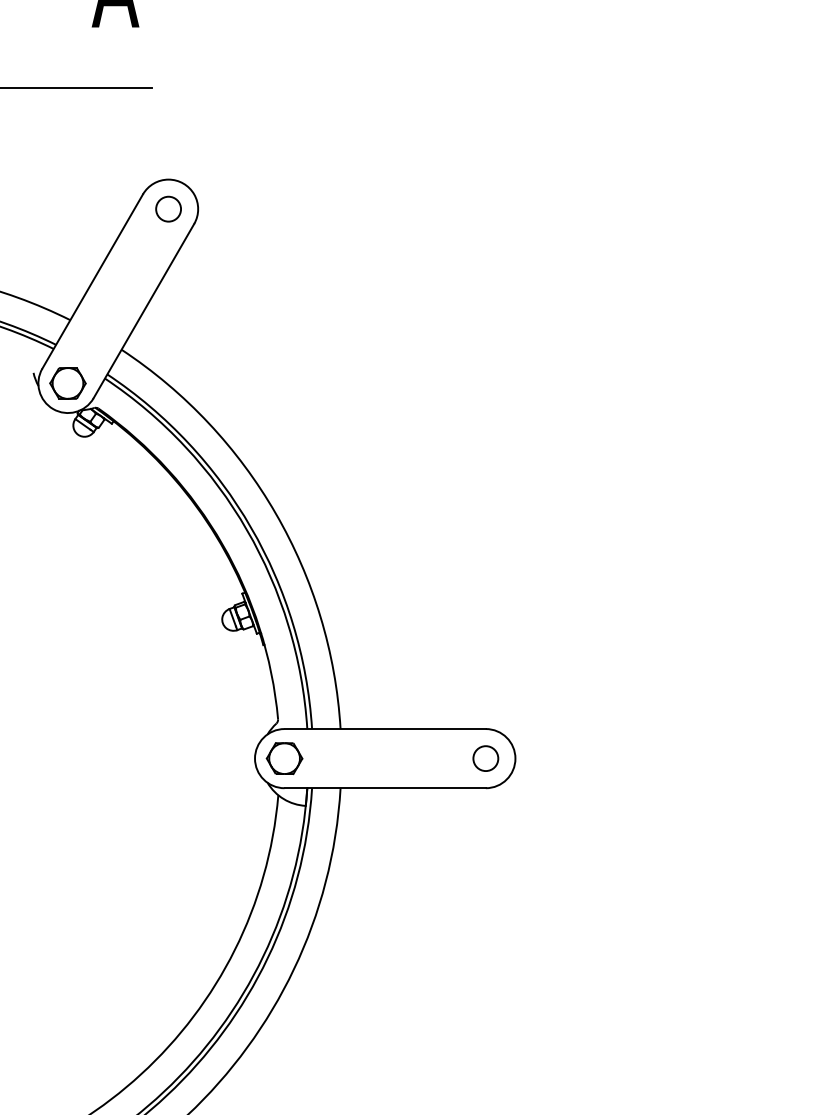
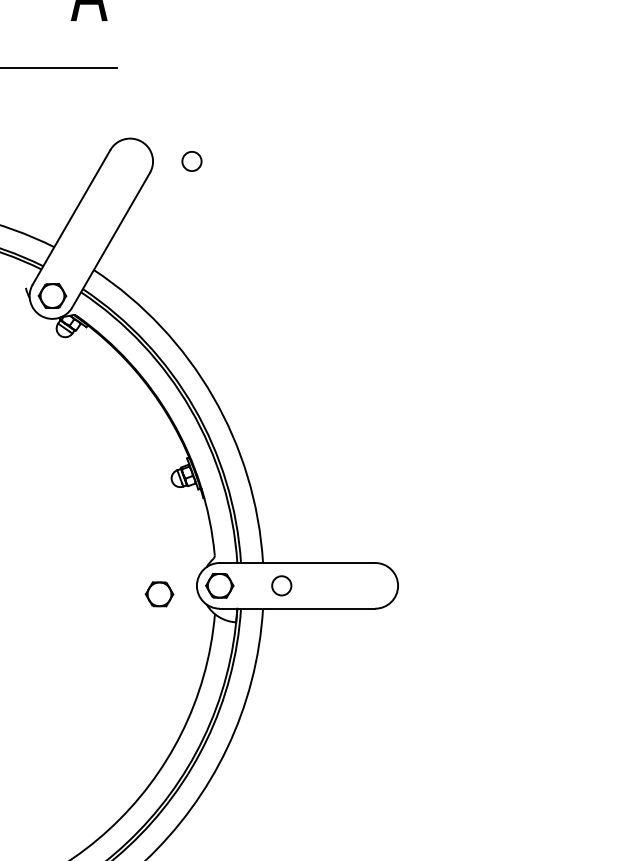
circle: (168, 208) -> (191, 160), moved
circle: (485, 758) -> (281, 585), moved
part: (206, 769) -> (159, 594), added

